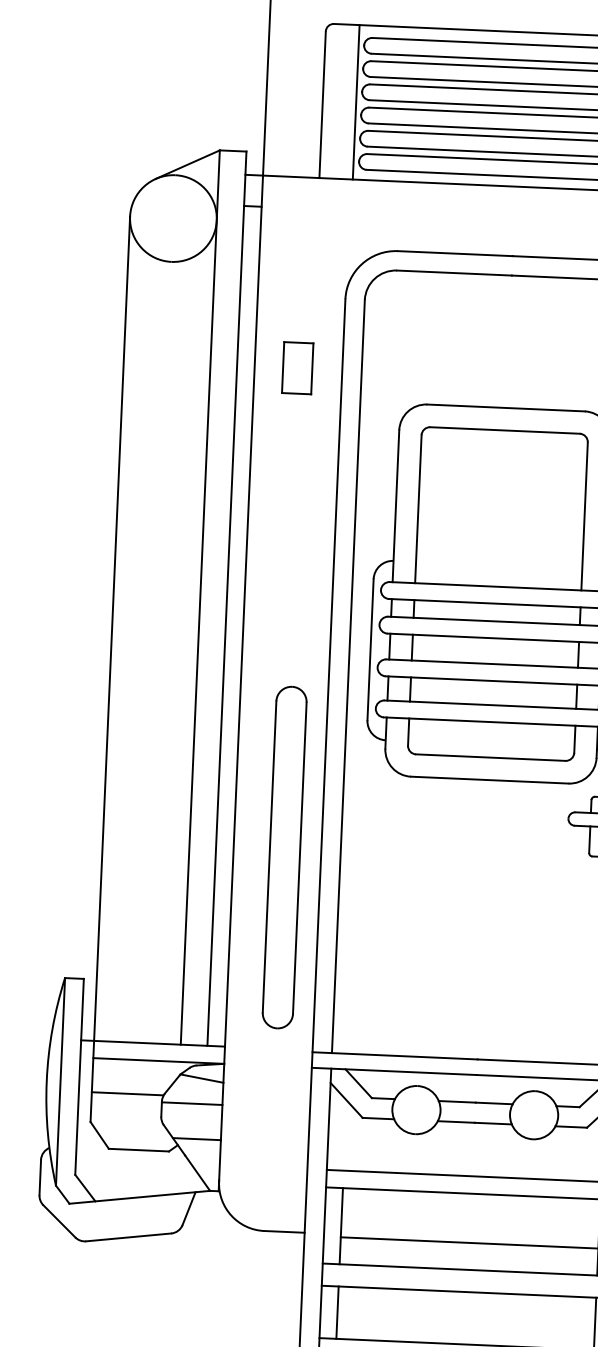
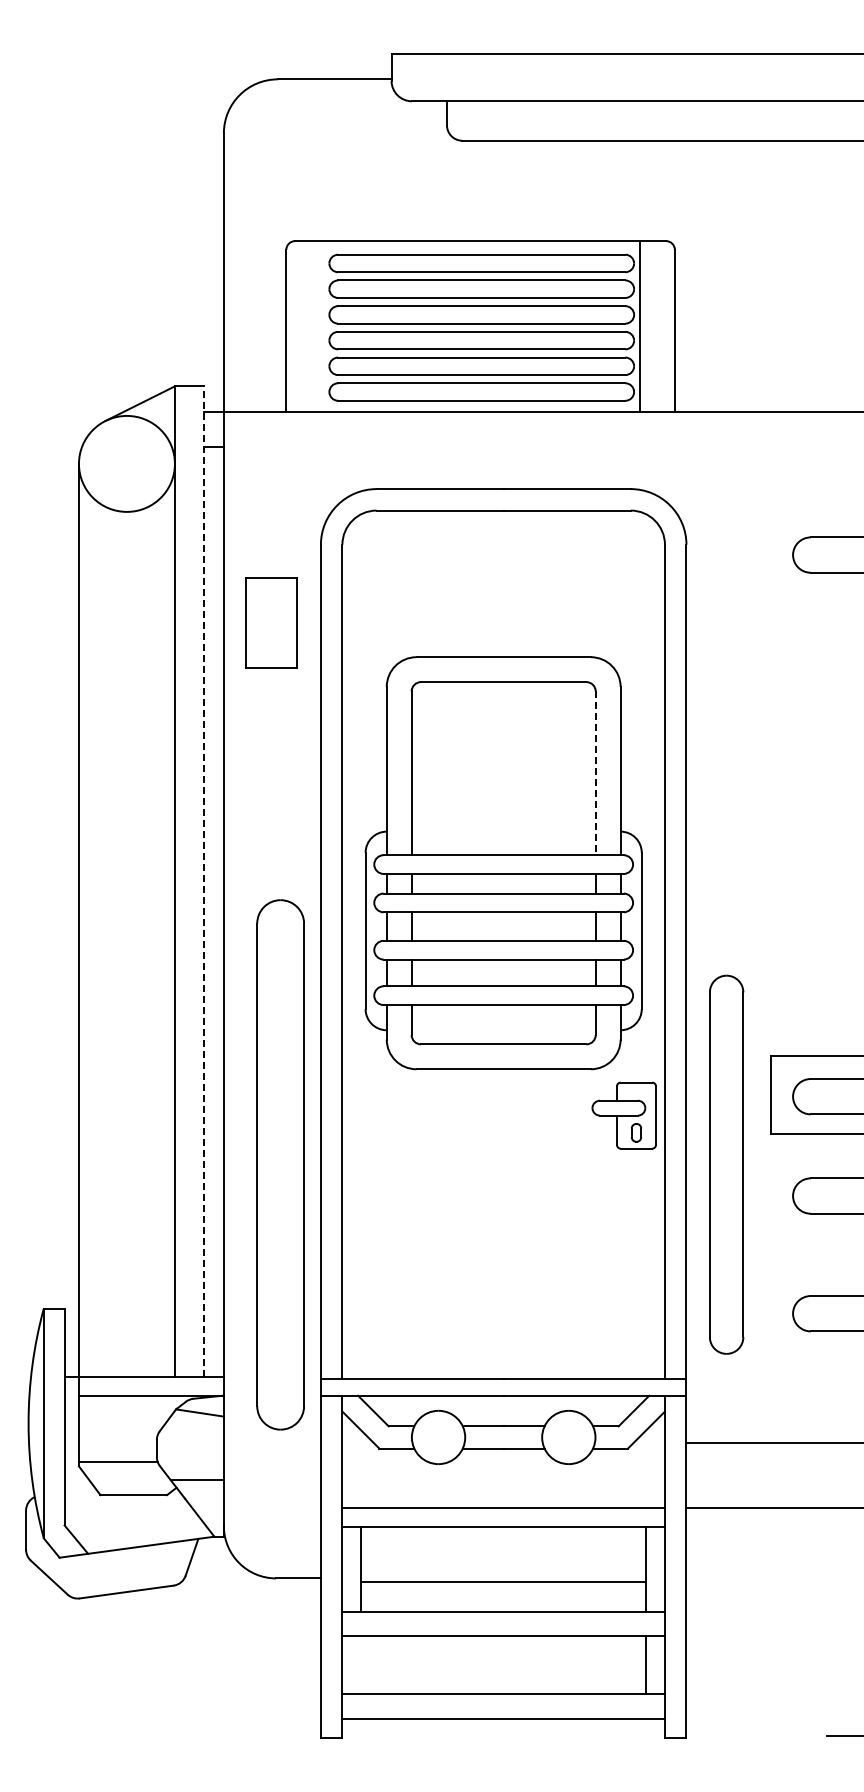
line: (356, 102) -> (323, 326), removed
part: (297, 368) -> (271, 623), size x1.6
line: (584, 516) -> (595, 773), solid -> dashed
line: (227, 597) -> (204, 880), solid -> dashed
part: (284, 857) -> (280, 1164), size x1.4
line: (127, 1093) -> (118, 1462), moved
line: (191, 1103) -> (189, 1441), removed
line: (337, 1313) -> (361, 1665), removed

